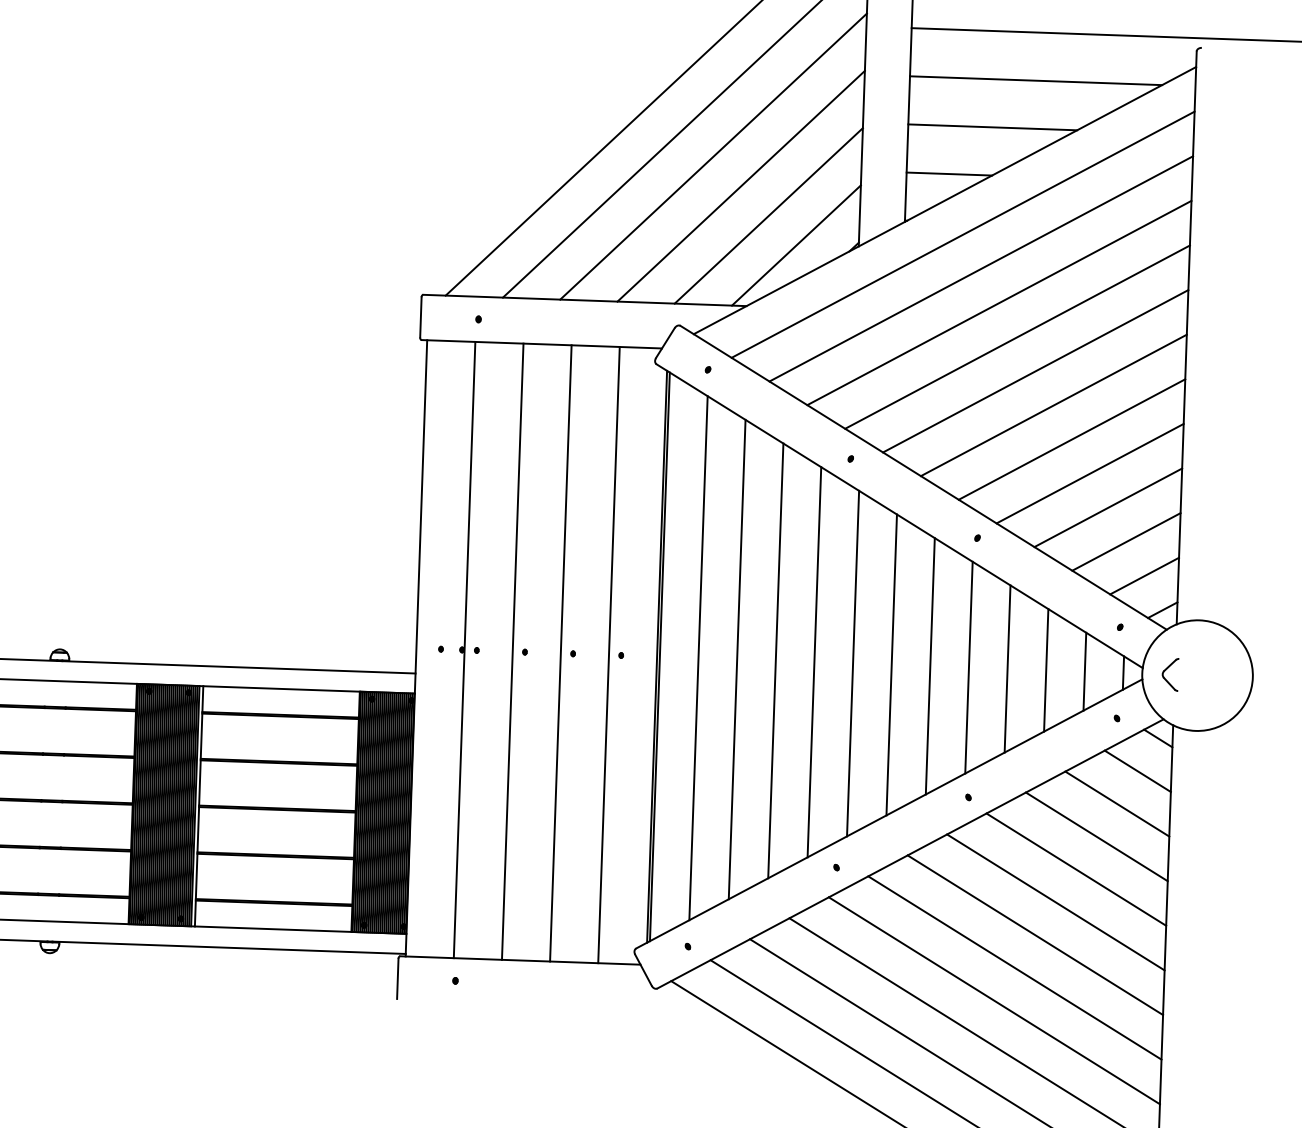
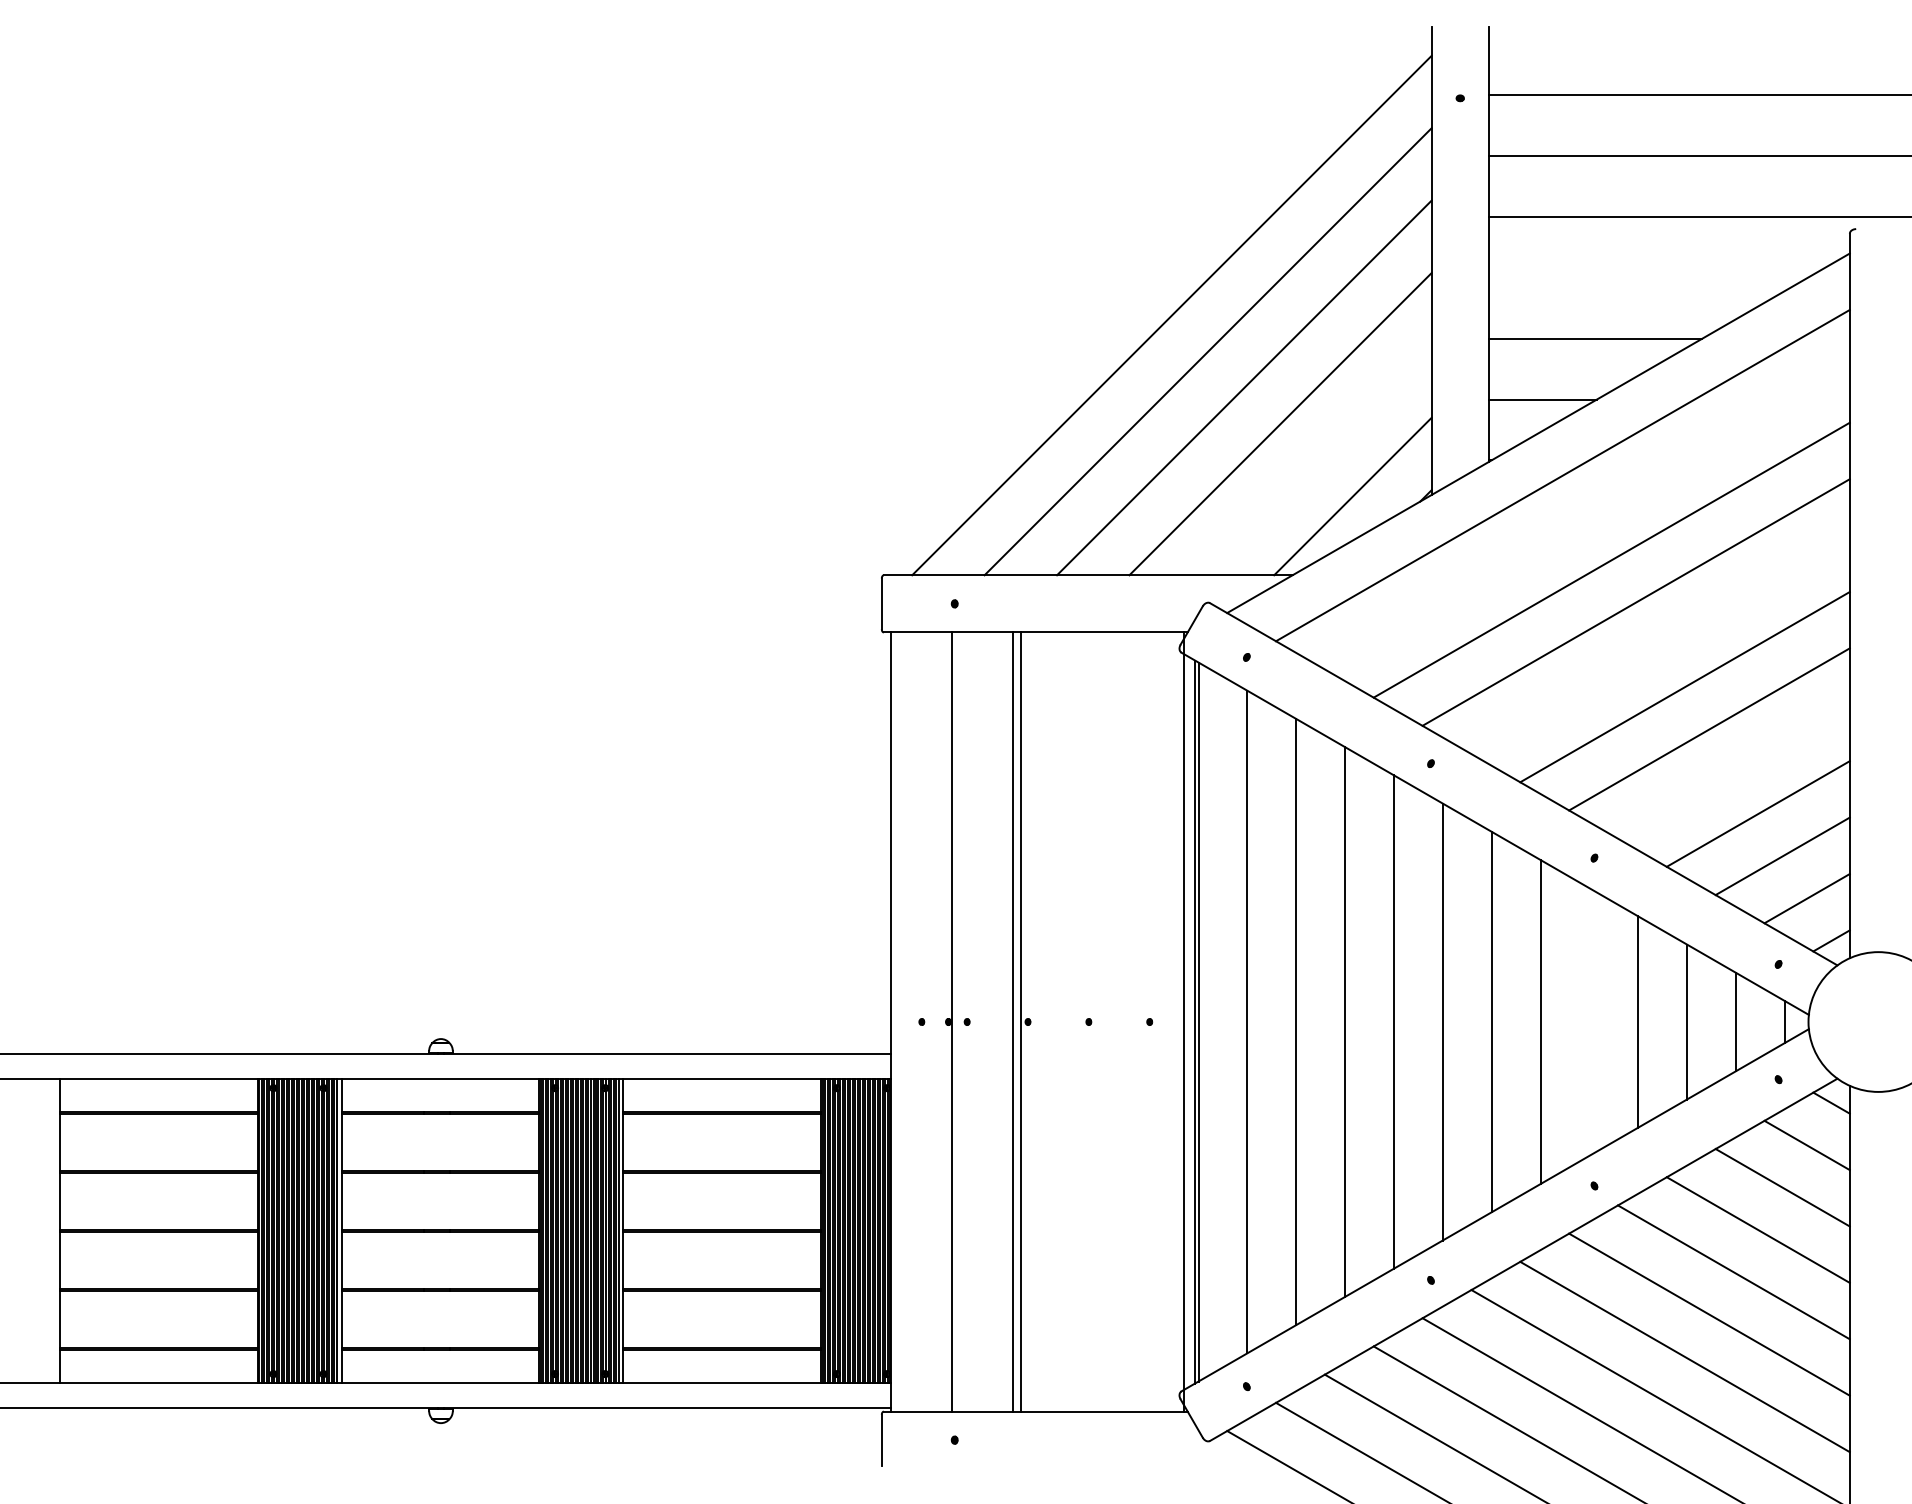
line: (1035, 80) -> (1647, 277), removed
line: (768, 215) -> (1316, 460), removed
line: (980, 268) -> (1586, 517), removed
line: (1035, 371) -> (1660, 644), removed
line: (1089, 473) -> (1733, 771), removed
line: (560, 652) -> (1021, 1021), moved
line: (609, 654) -> (1184, 1021), moved
line: (969, 667) -> (1589, 1021), removed
part: (1166, 670) -> (1838, 1016), removed

